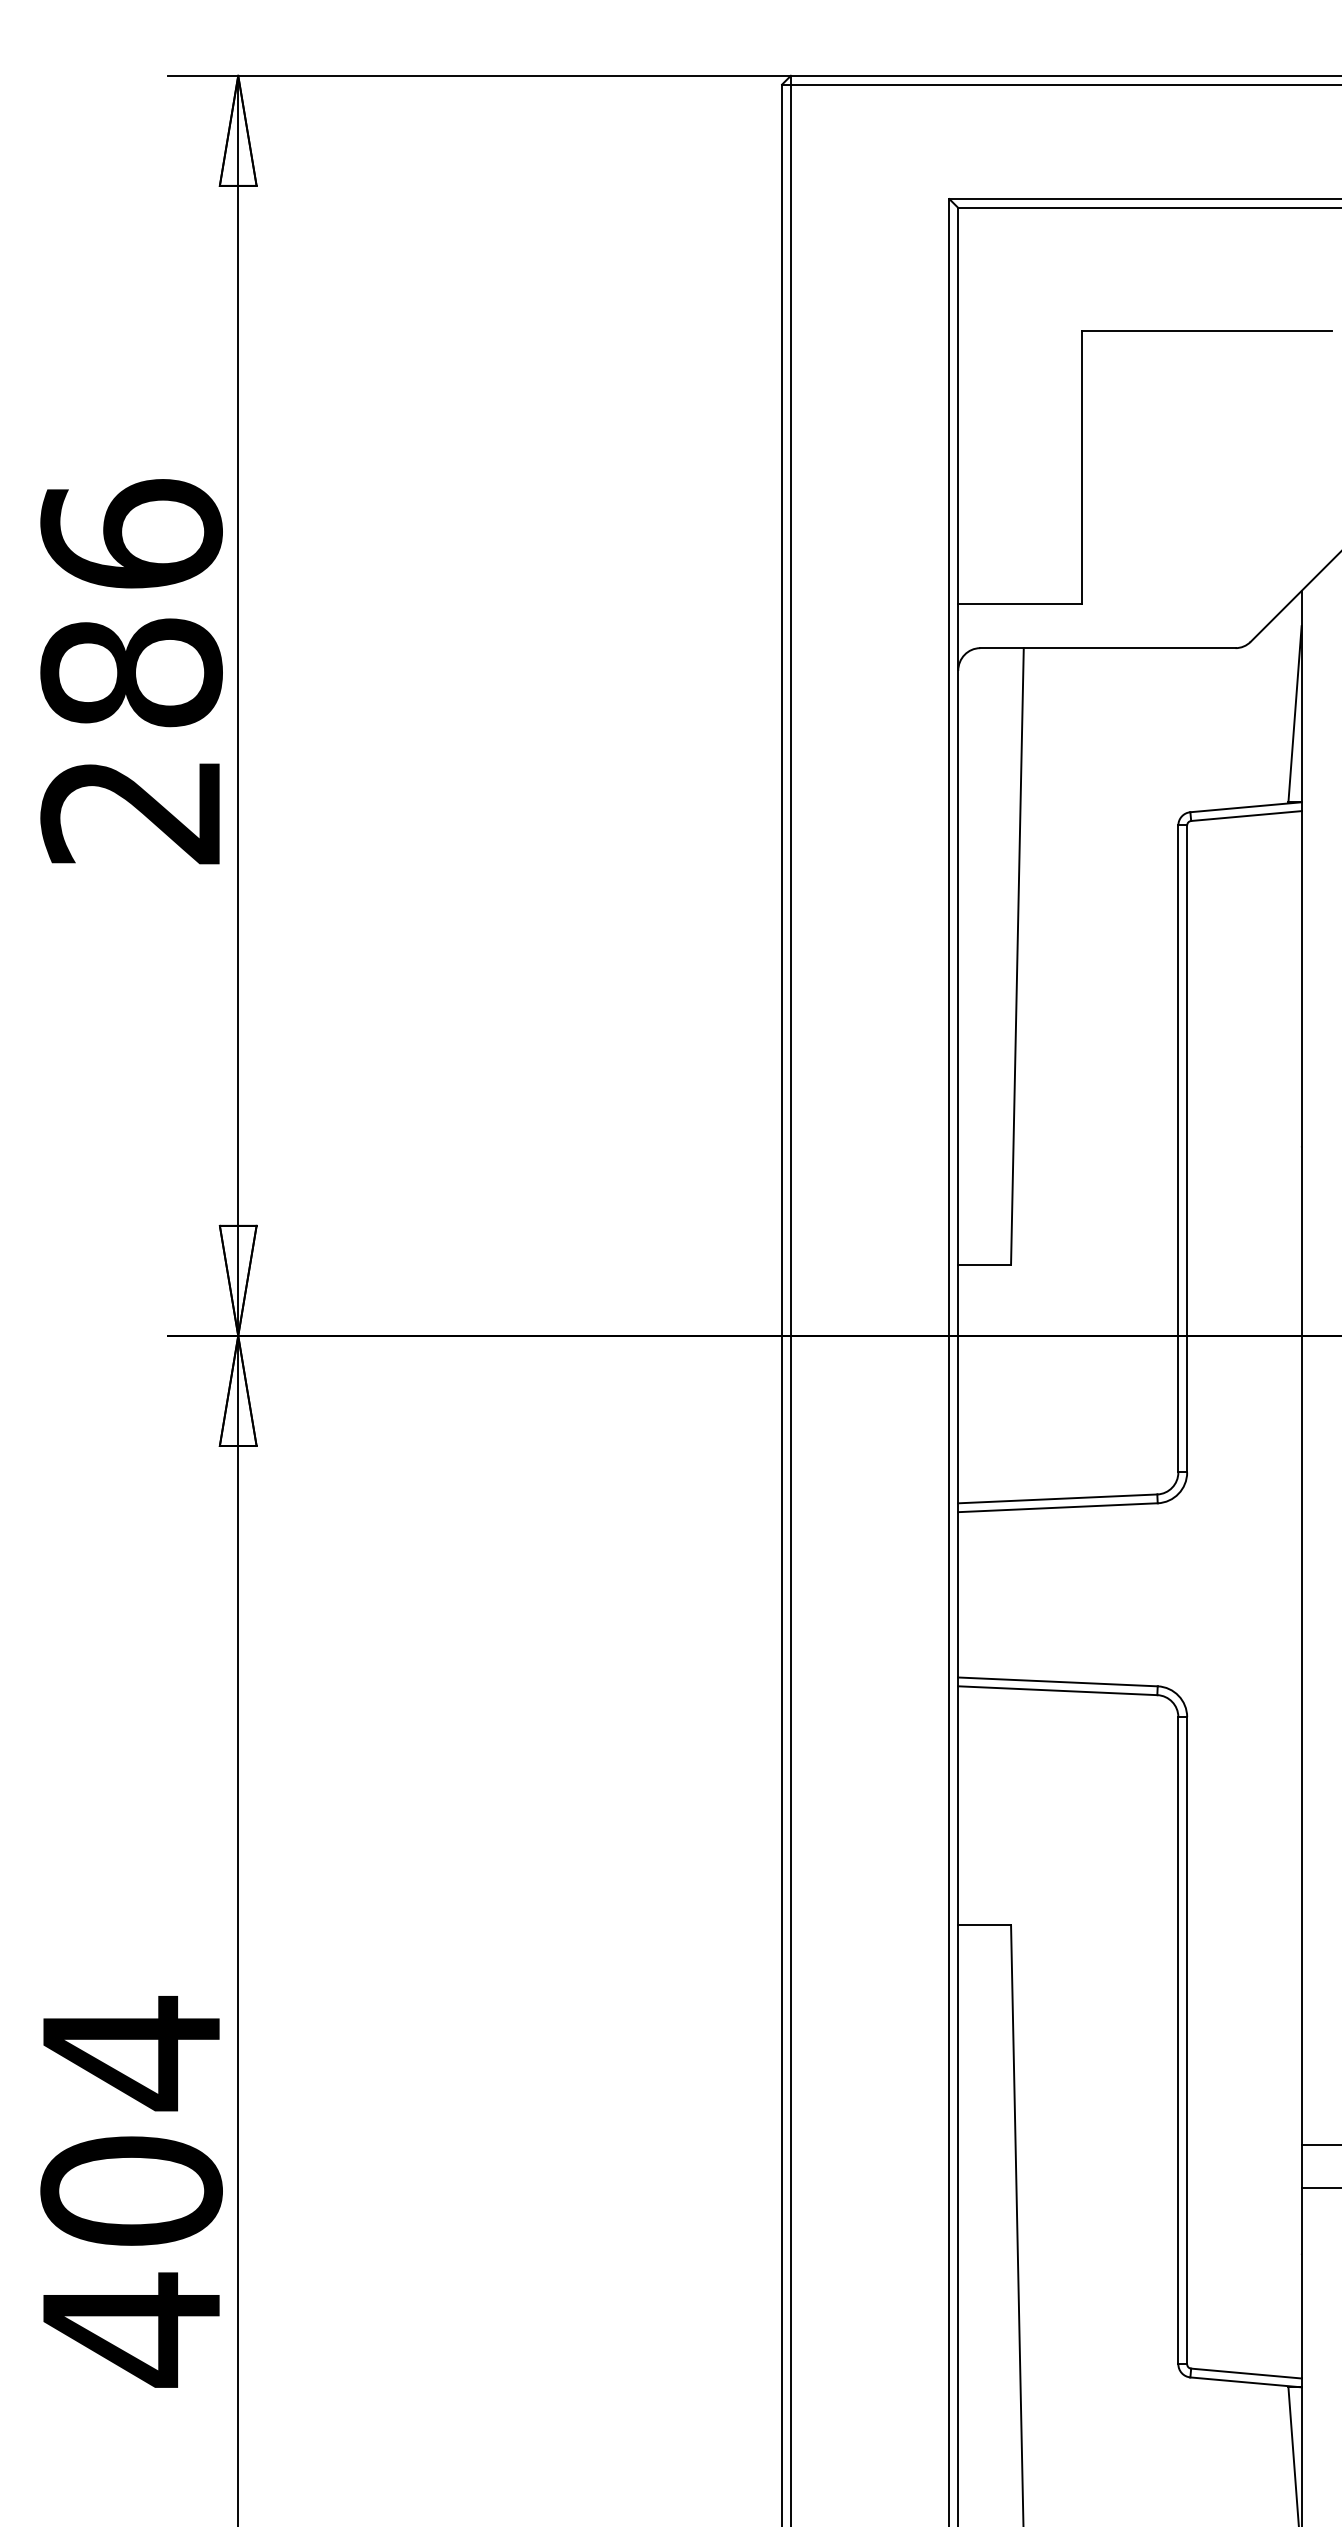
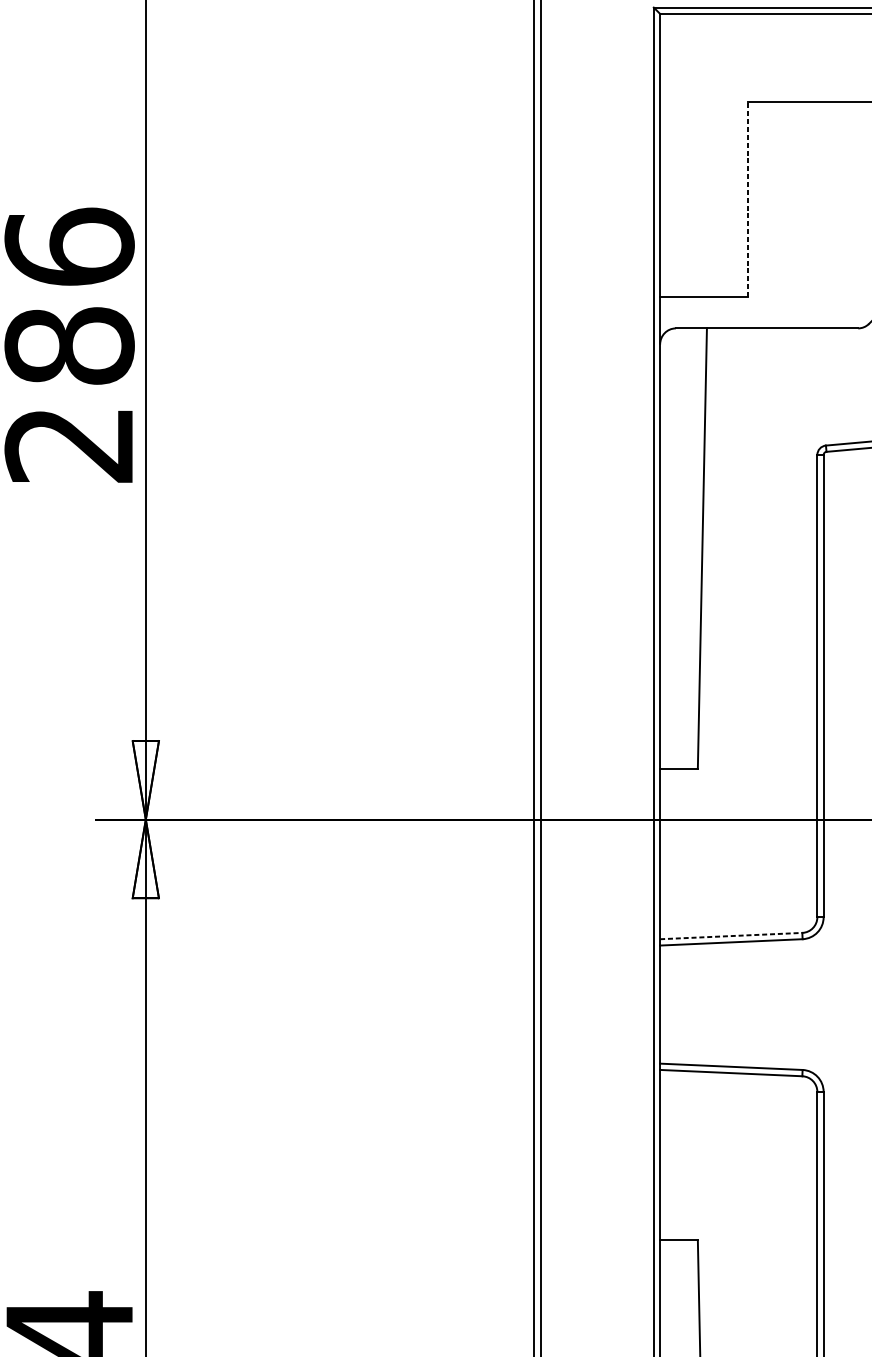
line: (1081, 467) -> (748, 199), solid -> dashed
line: (1057, 1498) -> (731, 935), solid -> dashed

